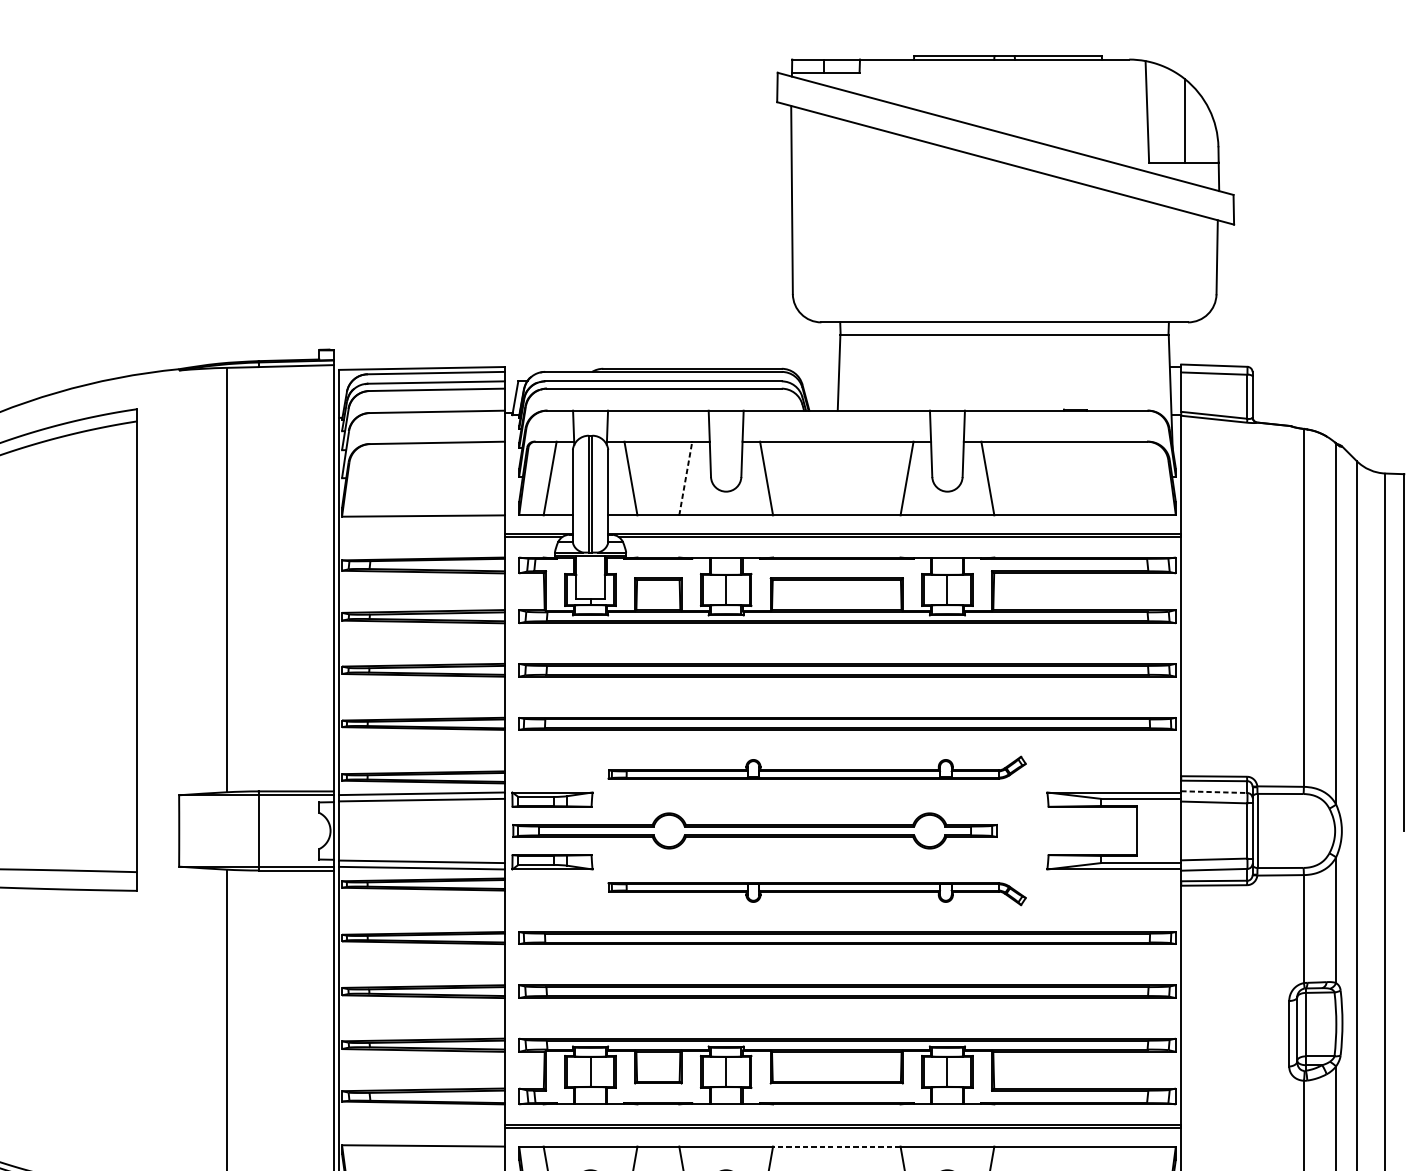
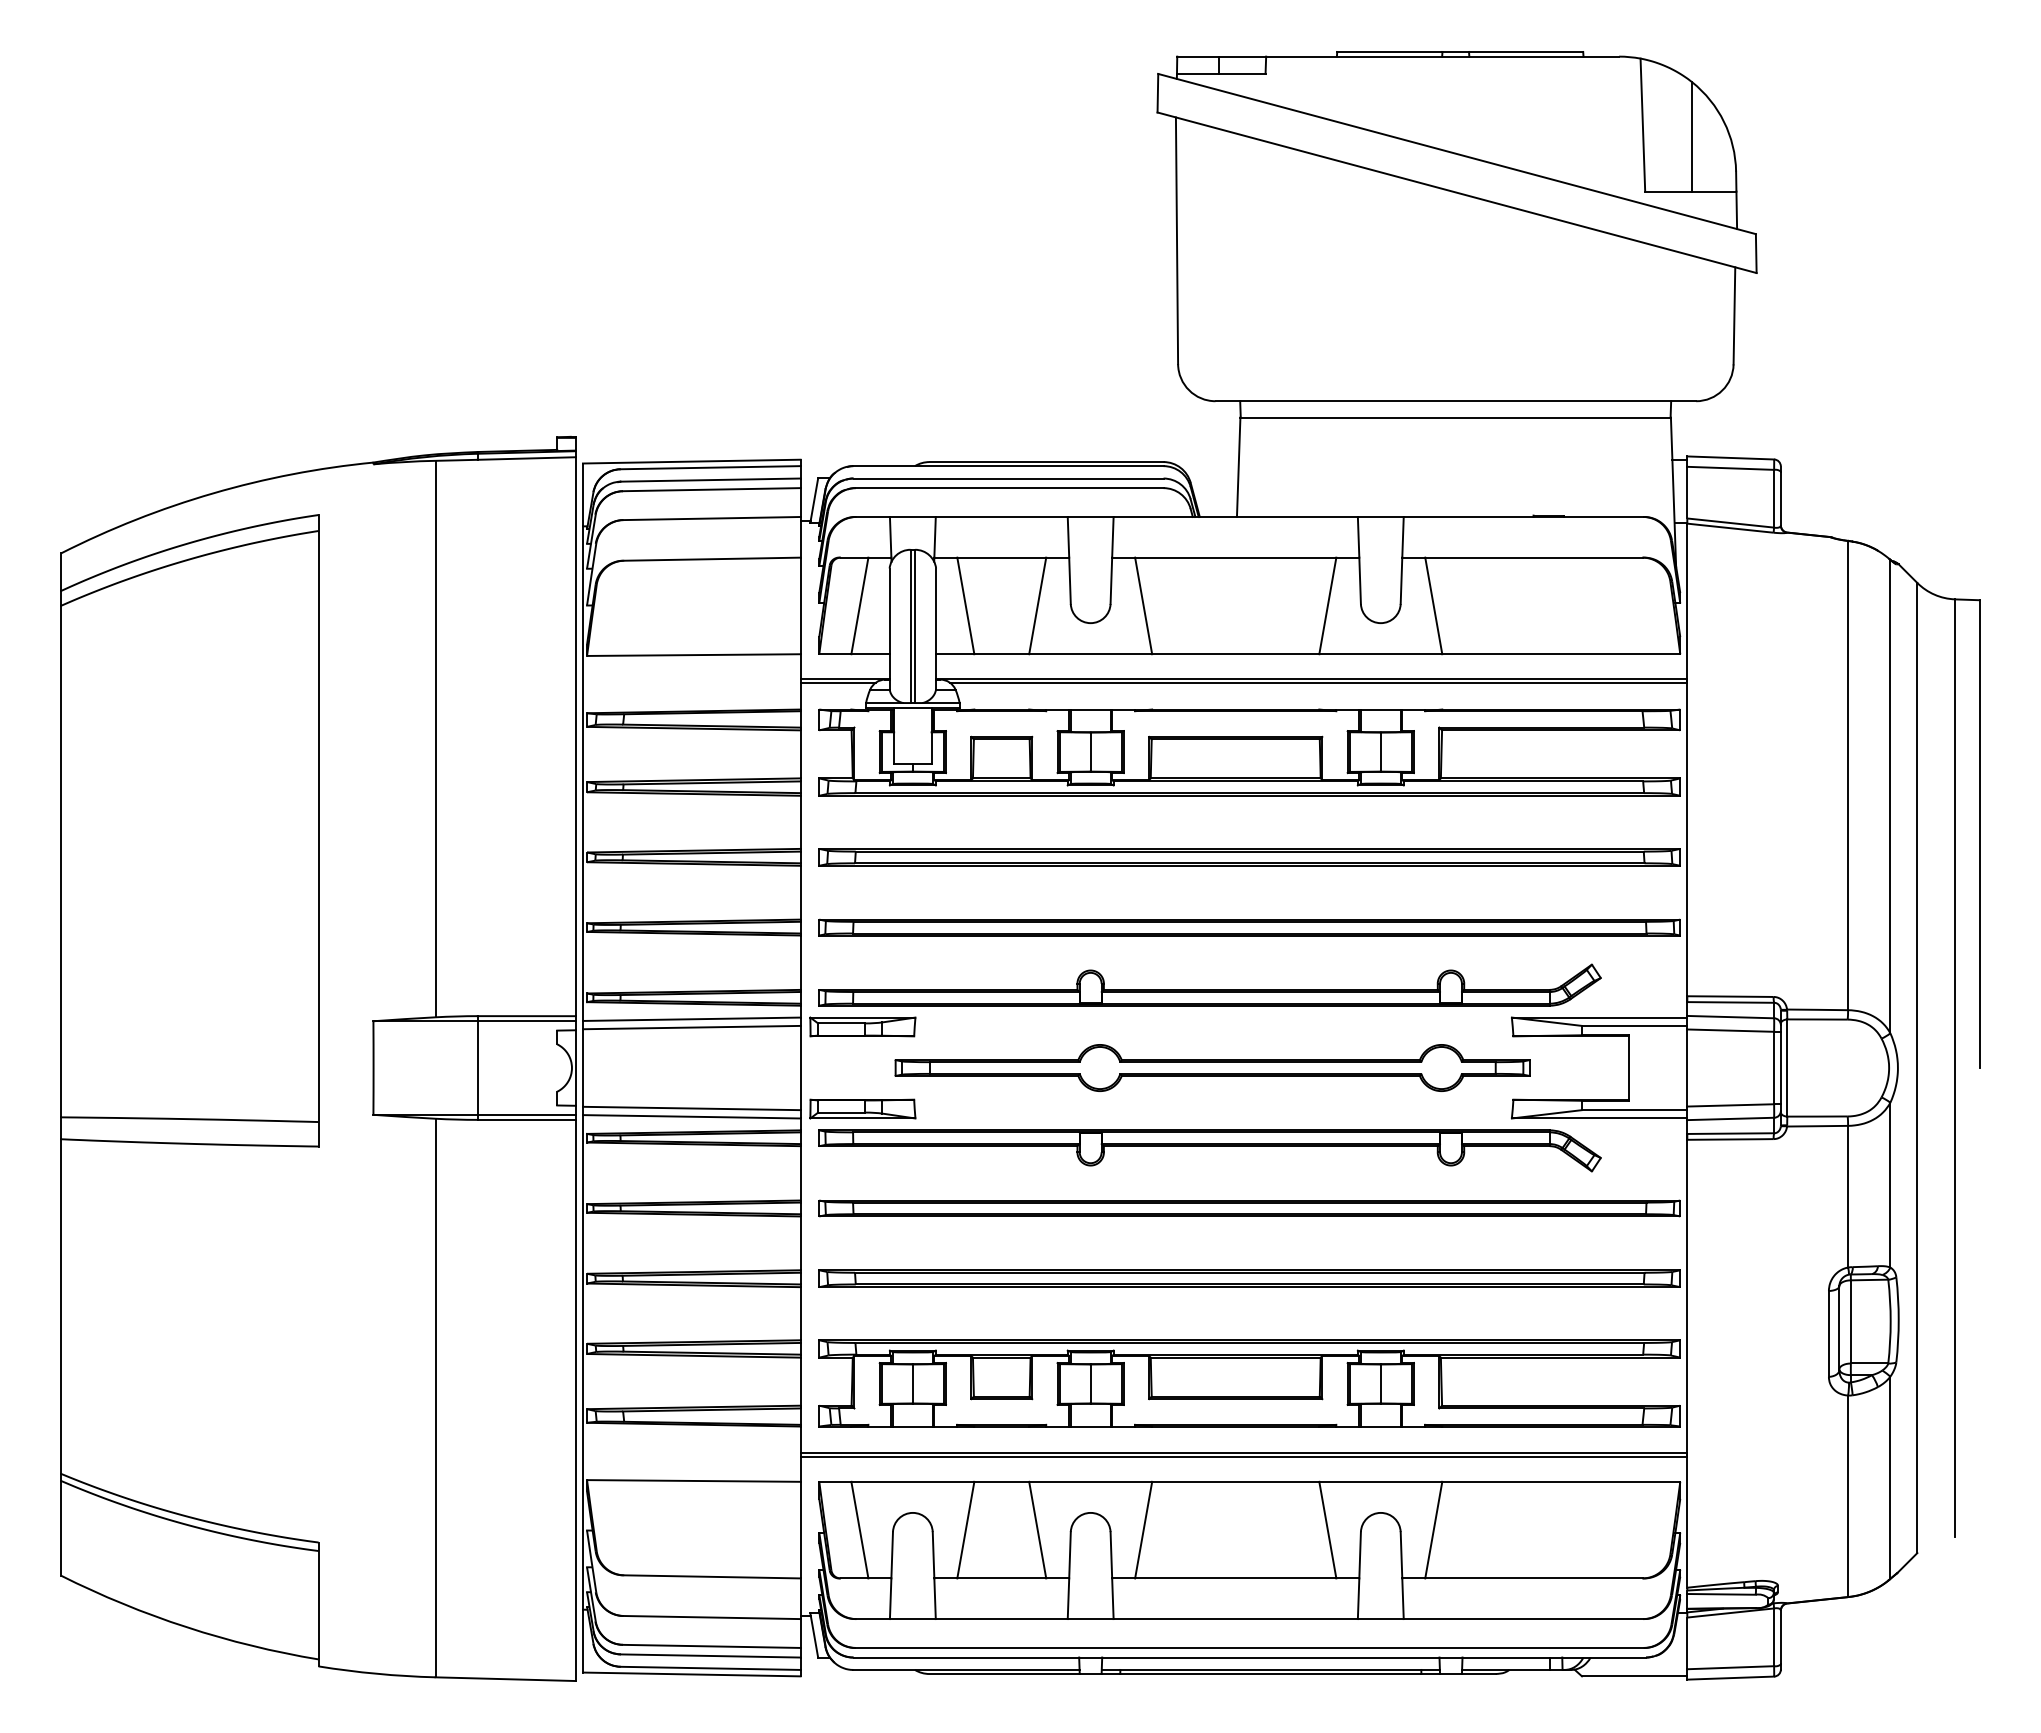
line: (685, 478) -> (1037, 605), dashed -> solid
part: (816, 767) -> (1209, 984), size x1.43
line: (1214, 792) -> (1731, 1017), dashed -> solid
part: (755, 830) -> (1212, 1067), moved
part: (816, 893) -> (1209, 1150), size x1.43
line: (836, 1146) -> (1235, 1481), dashed -> solid

